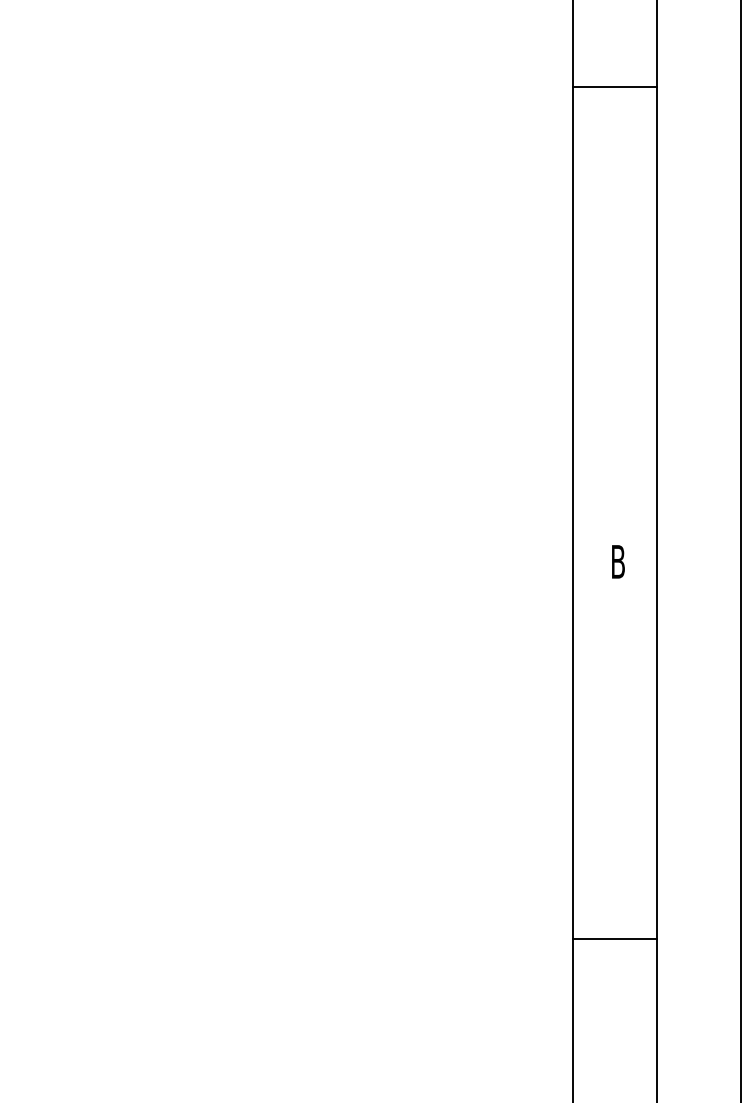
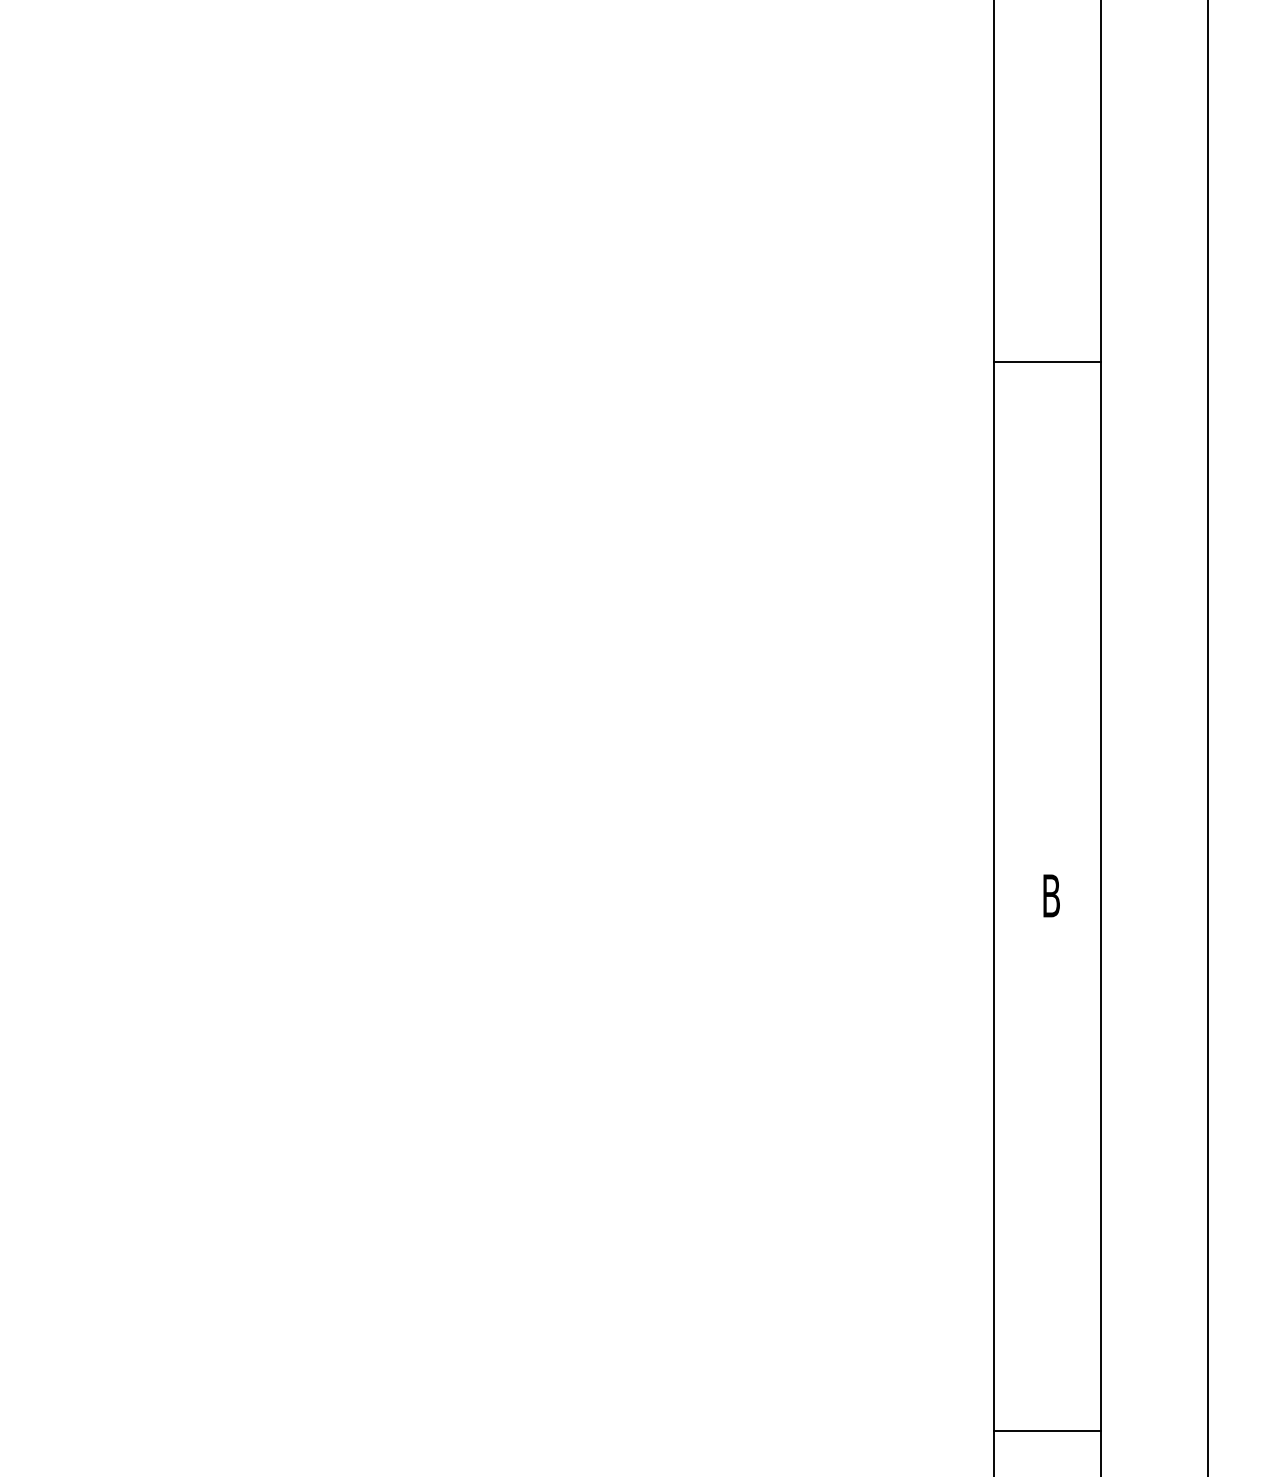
line: (615, 86) -> (1047, 361), moved
line: (615, 938) -> (1047, 1430), moved

